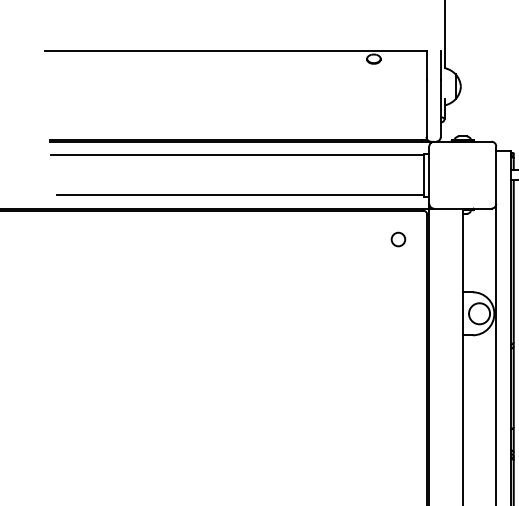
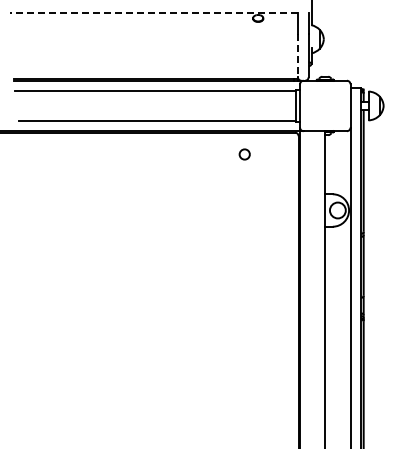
line: (236, 51) -> (154, 12), solid -> dashed
line: (425, 108) -> (297, 55), solid -> dashed
circle: (398, 239) -> (244, 154), moved

